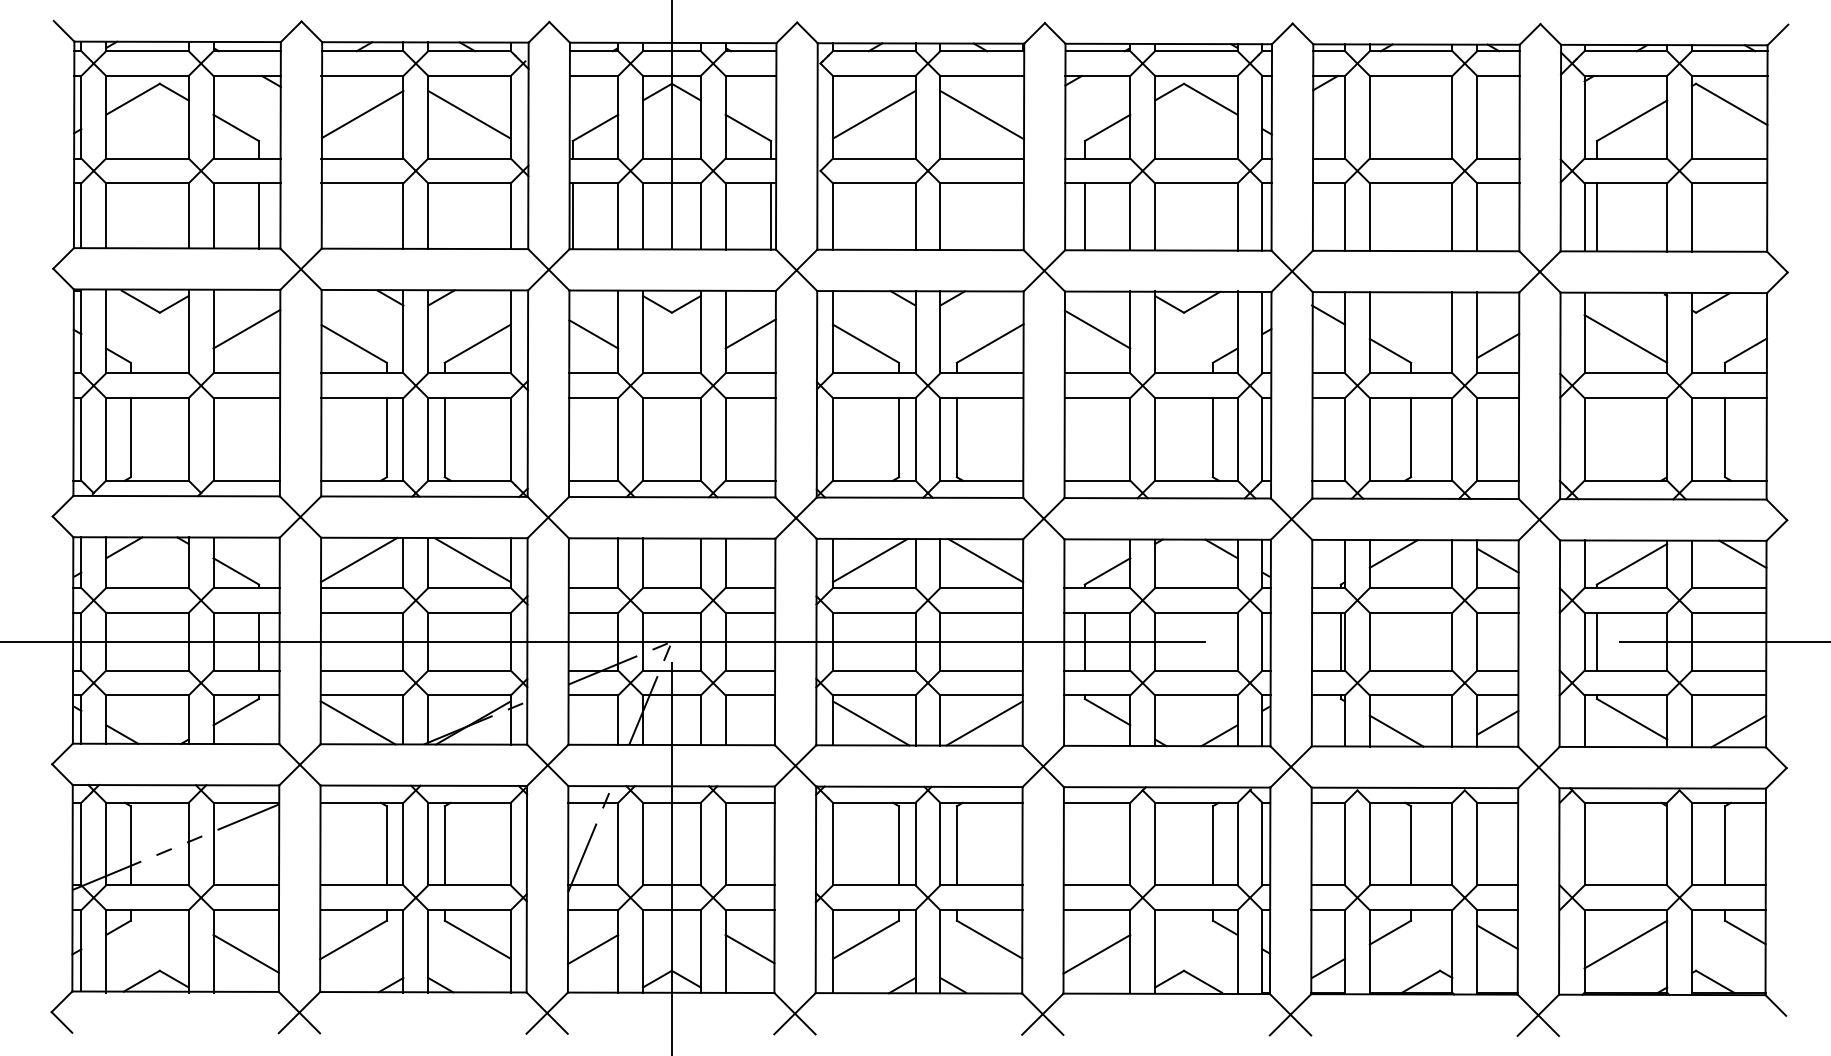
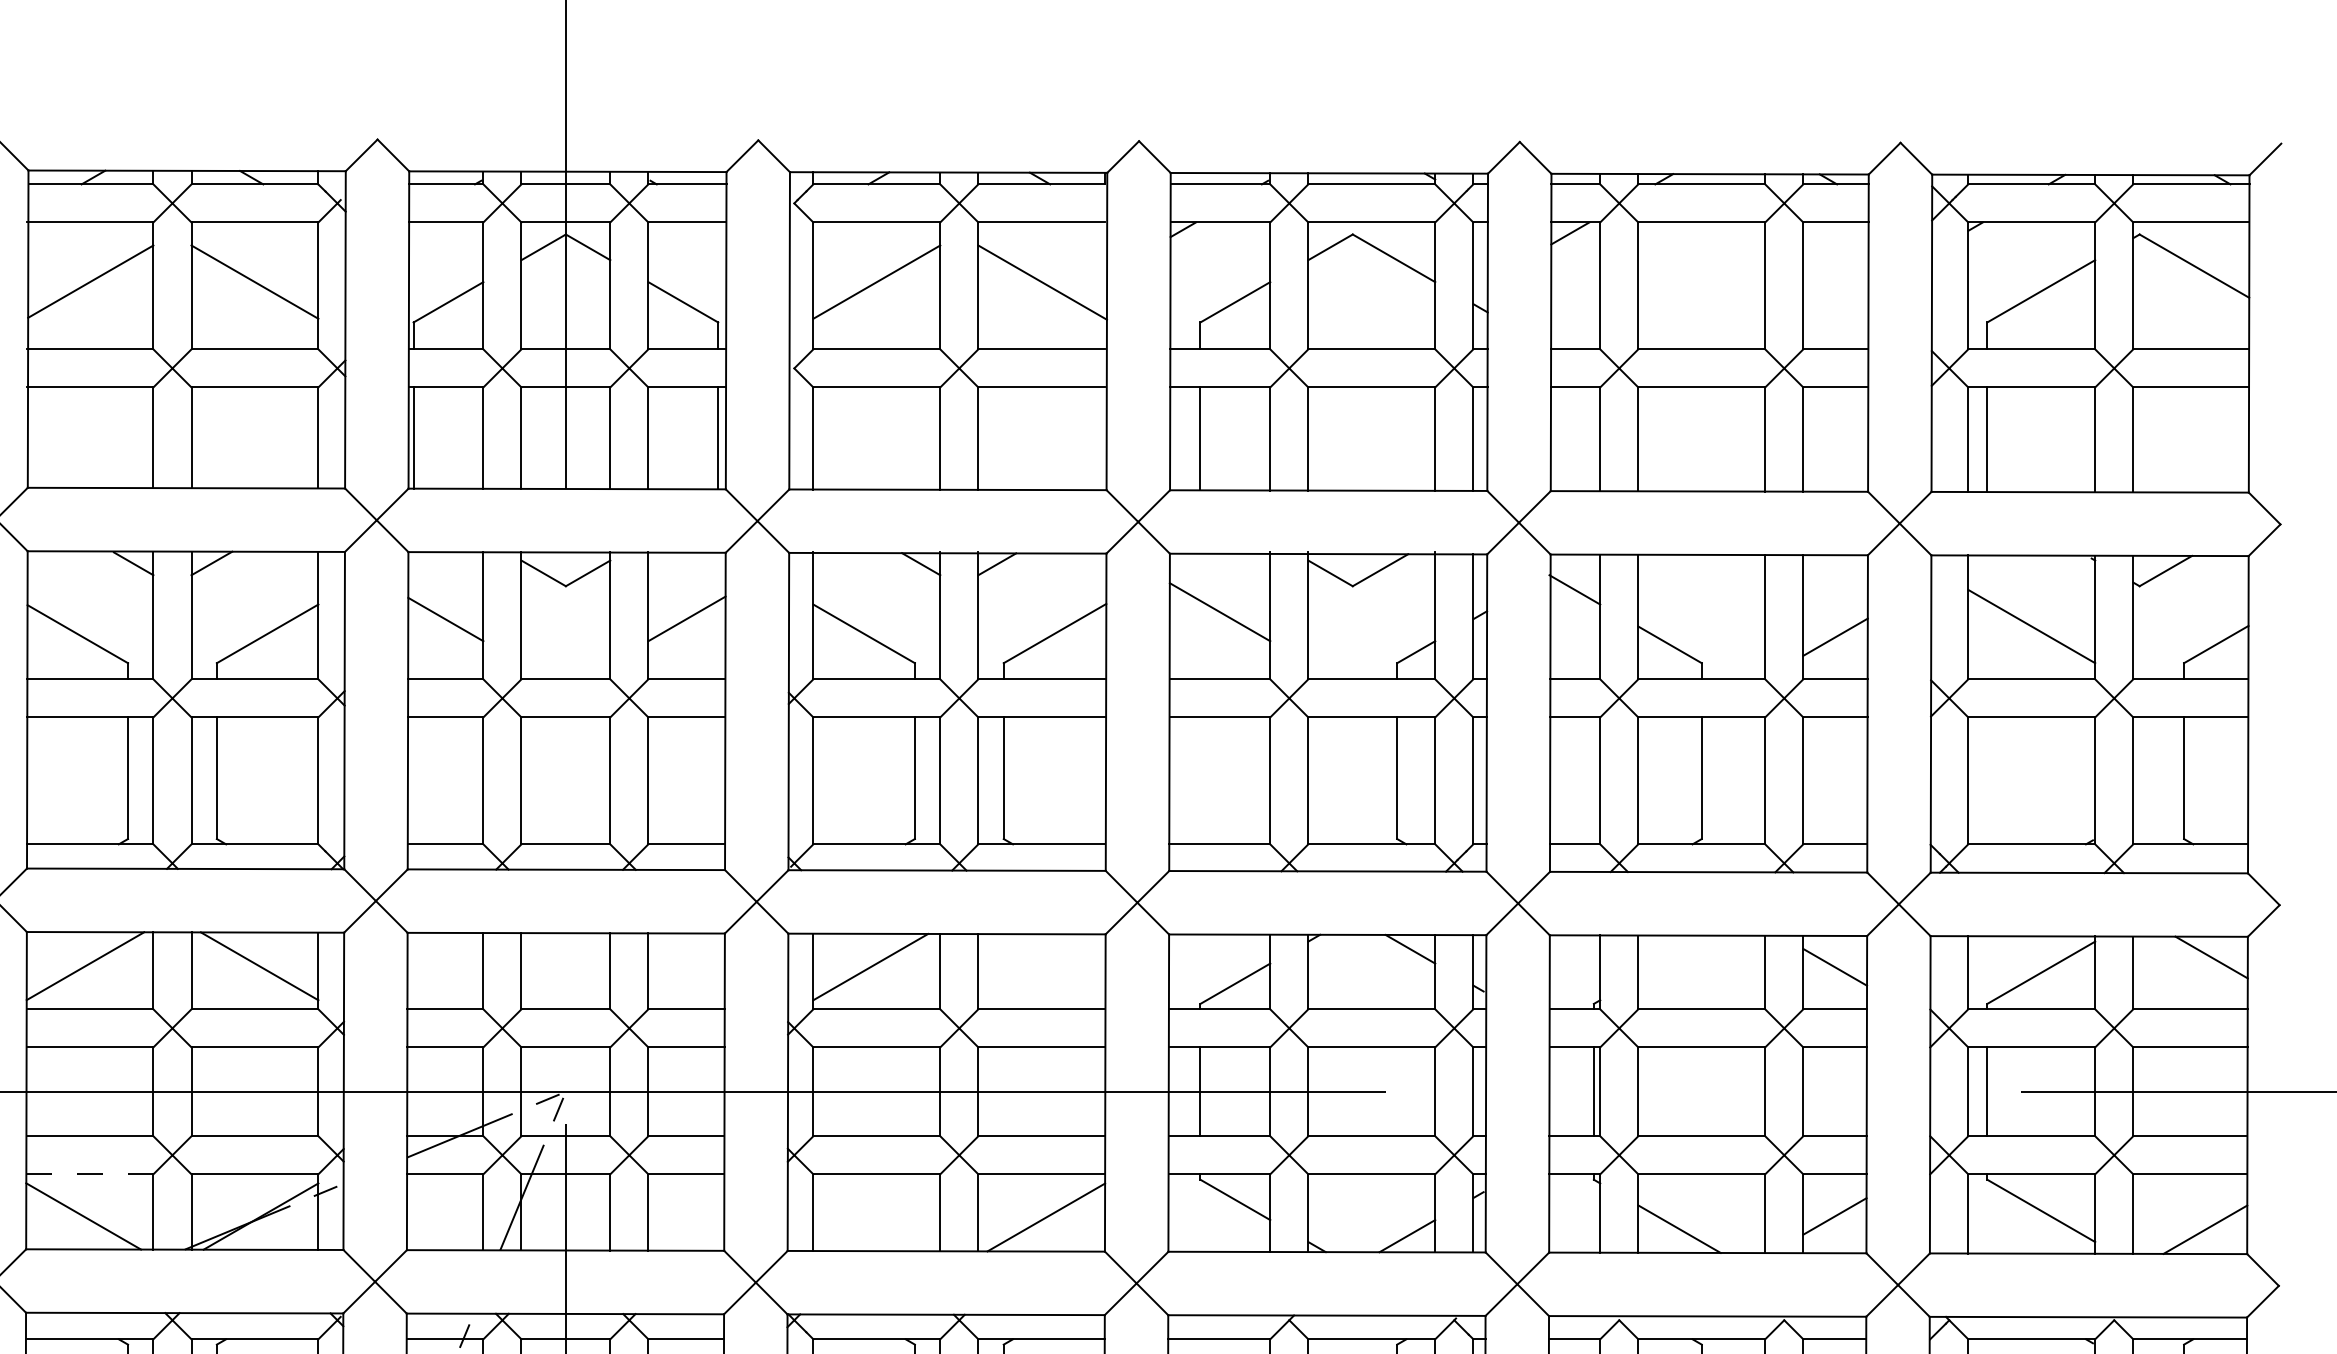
line: (1393, 553) -> (1674, 956), removed
line: (985, 560) -> (1047, 966), removed
line: (362, 695) -> (90, 1174), solid -> dashed
line: (870, 723) -> (871, 1217), removed

